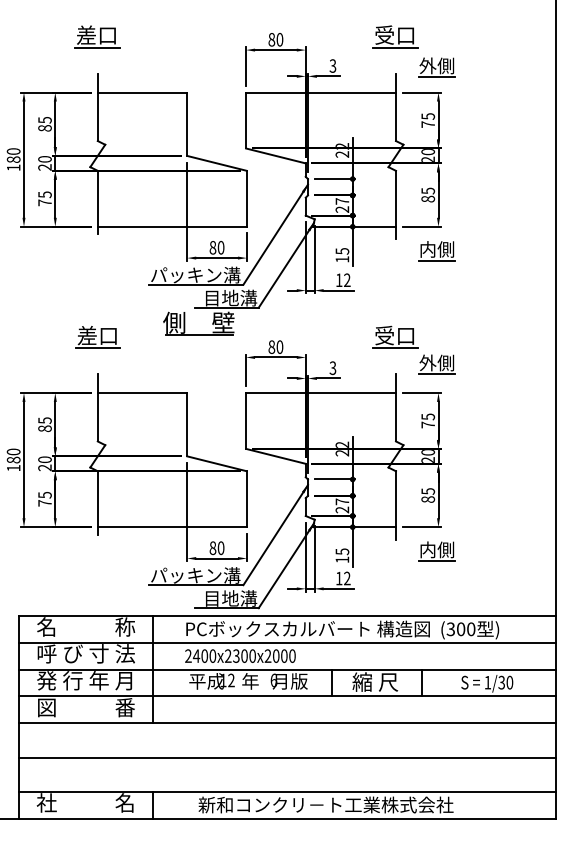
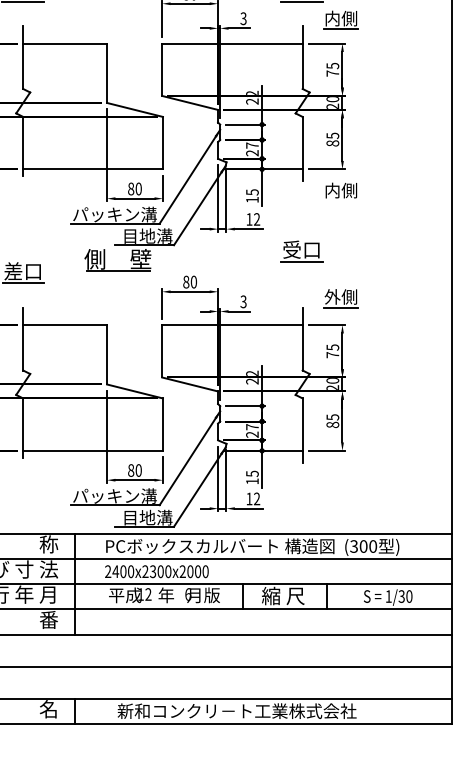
text: (427, 65) -> (332, 18), 外側 -> 内側
line: (436, 260) -> (340, 200), removed
part: (395, 336) -> (302, 250), moved
part: (436, 551) -> (340, 473), removed

